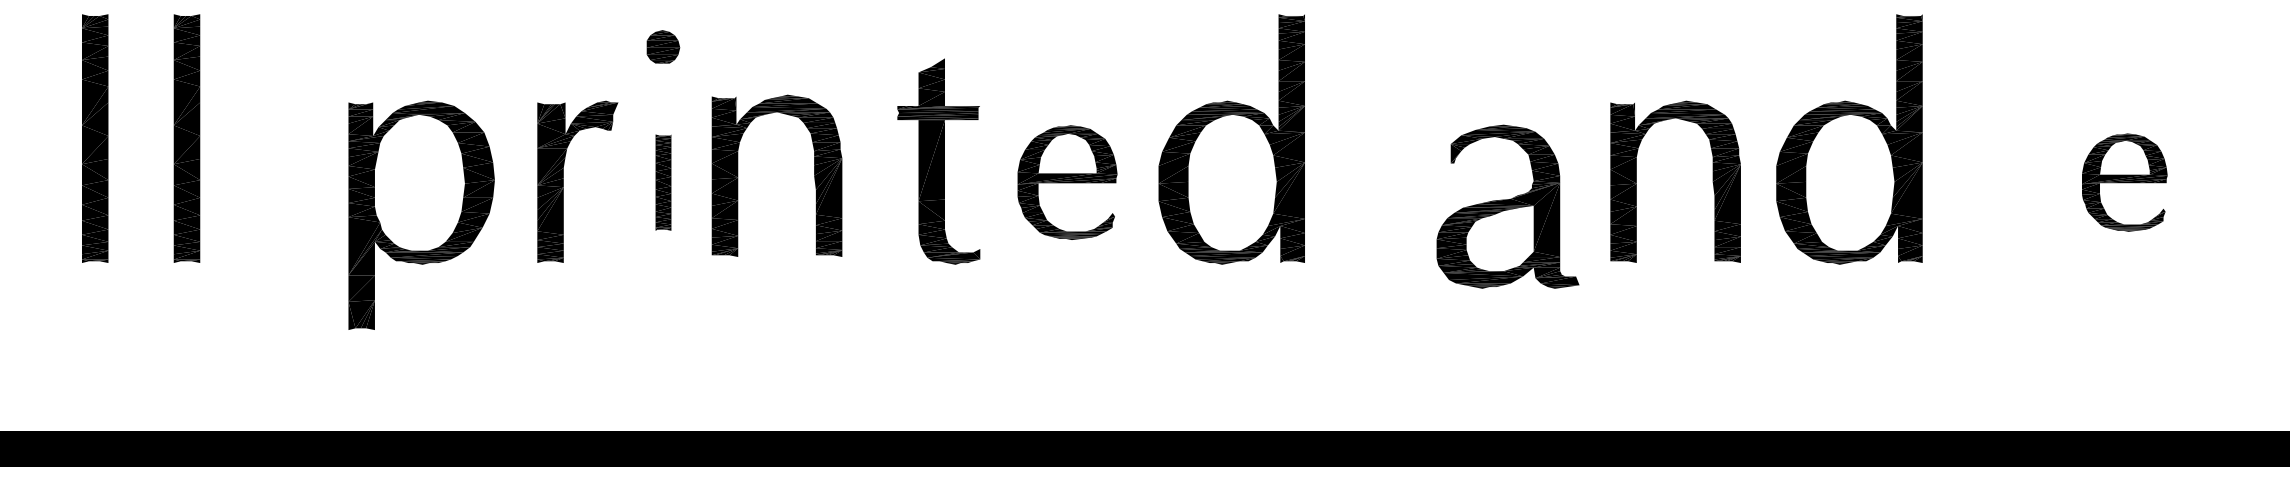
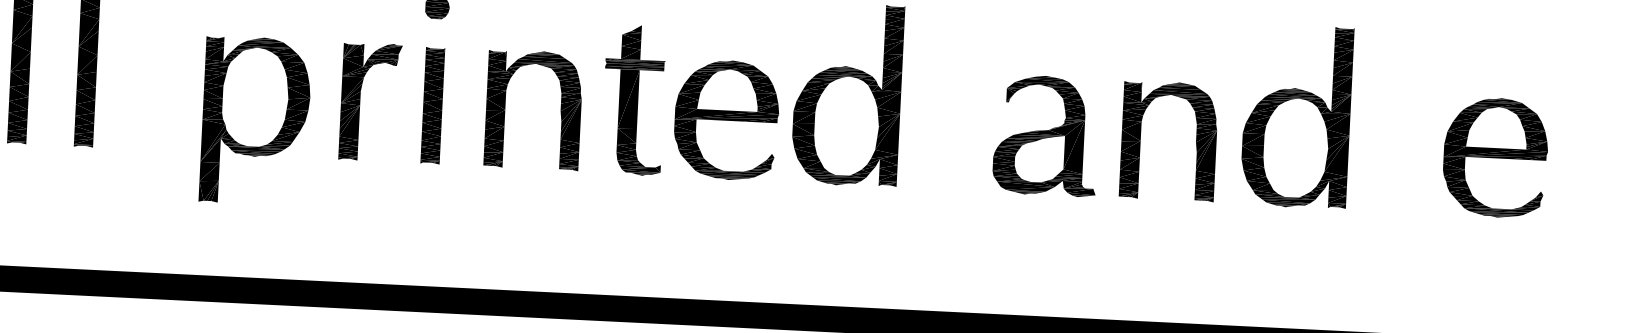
part: (738, 175) -> (505, 108), moved
part: (663, 182) -> (432, 105), size x1.67
part: (1067, 182) -> (726, 119), size x1.43
part: (2124, 182) -> (1495, 157), size x1.67
part: (1507, 206) -> (1045, 135), moved

